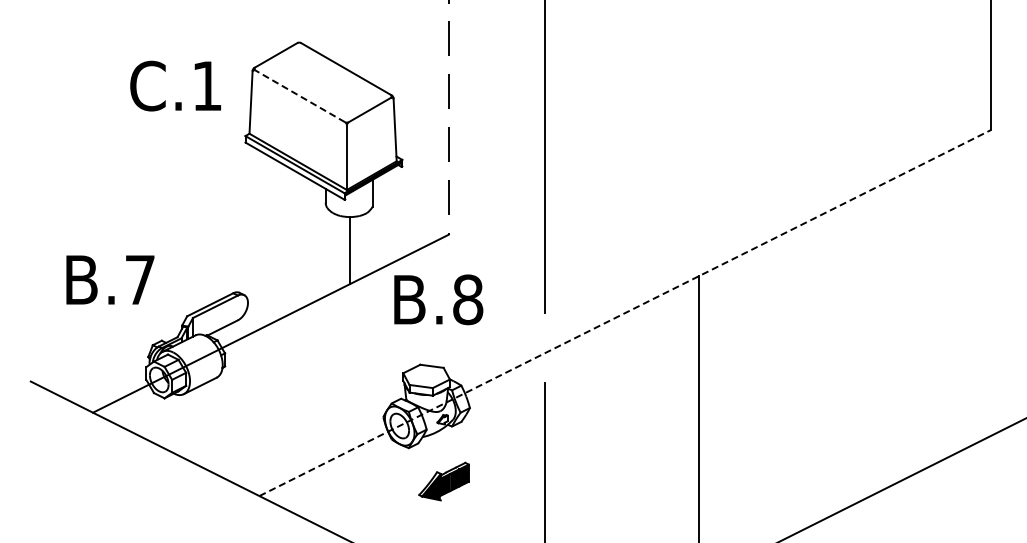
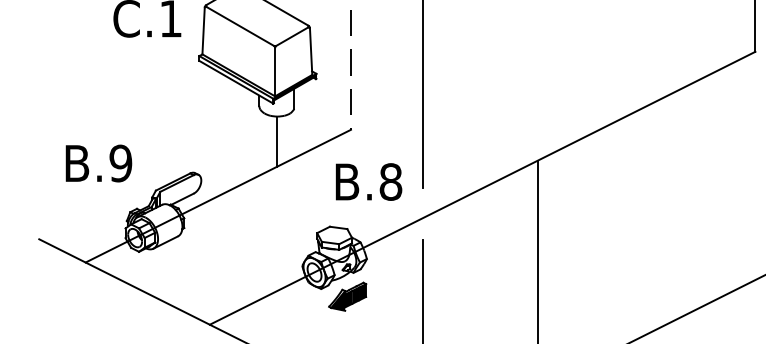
line: (300, 96) -> (240, 26), dashed -> solid
text: (140, 279) -> (121, 163), B.7 -> B.9
text: (438, 299) -> (368, 181), moved
line: (624, 313) -> (482, 188), dashed -> solid
part: (443, 481) -> (347, 296), moved

